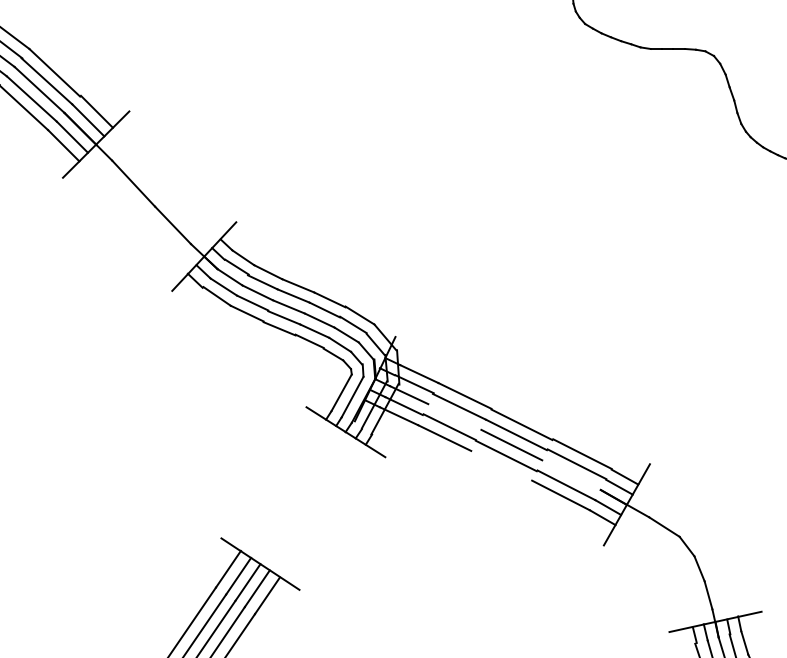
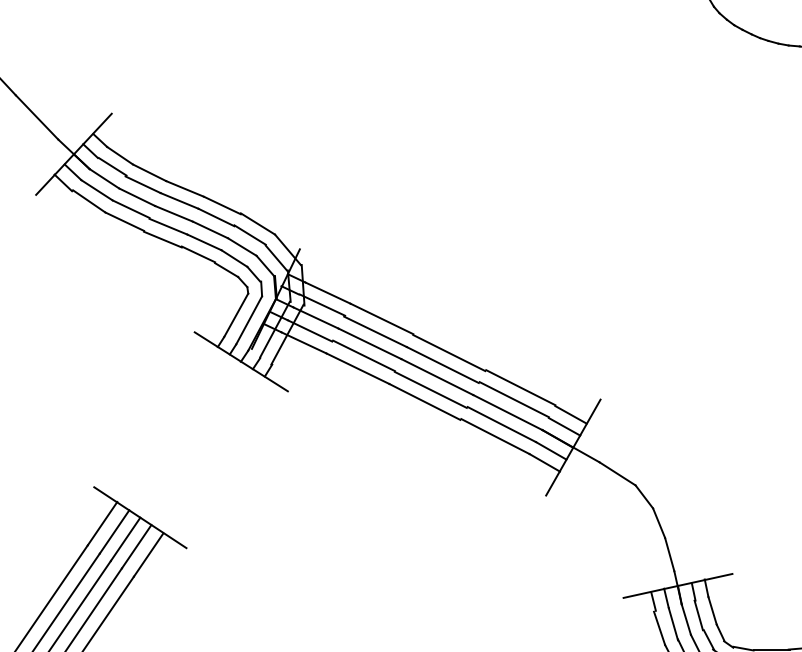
line: (454, 416) -> (369, 343), added
line: (501, 465) -> (425, 401), added
line: (571, 475) -> (507, 412), added

